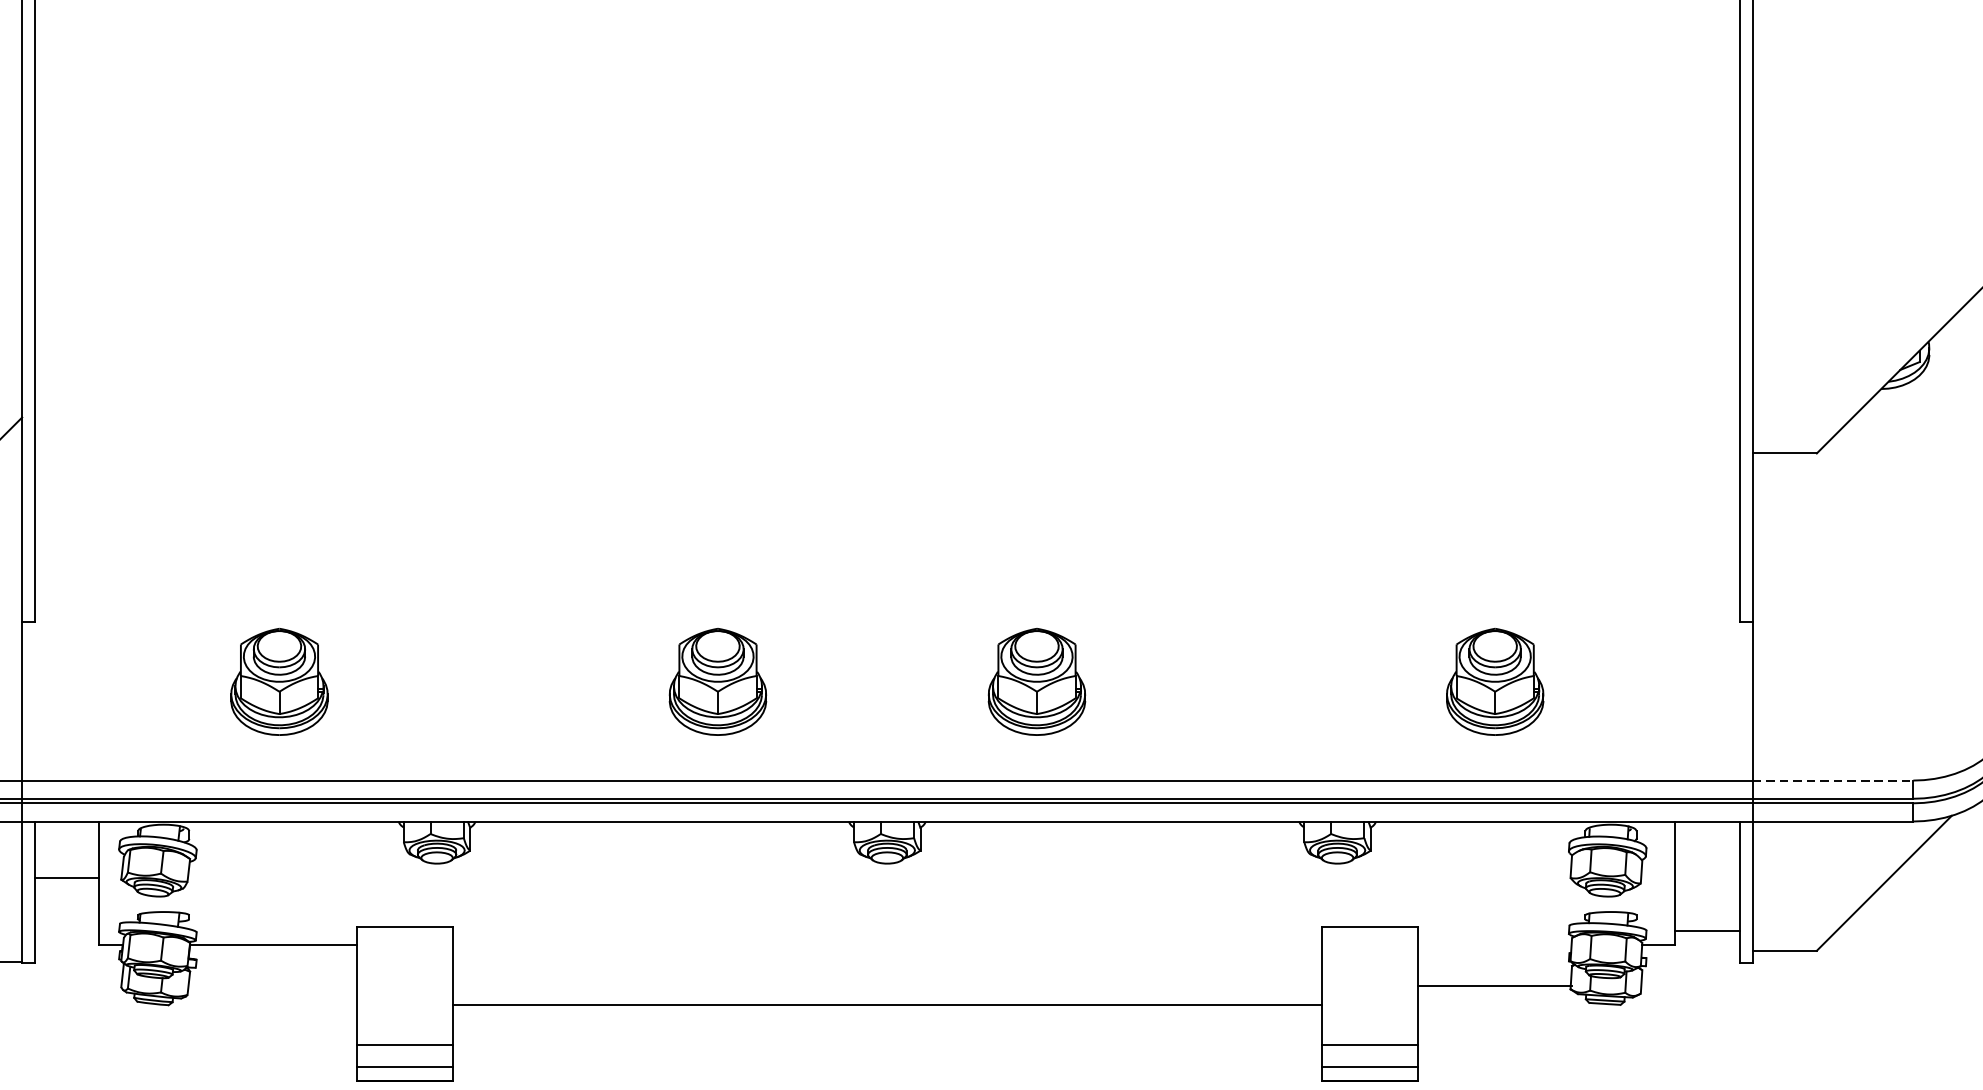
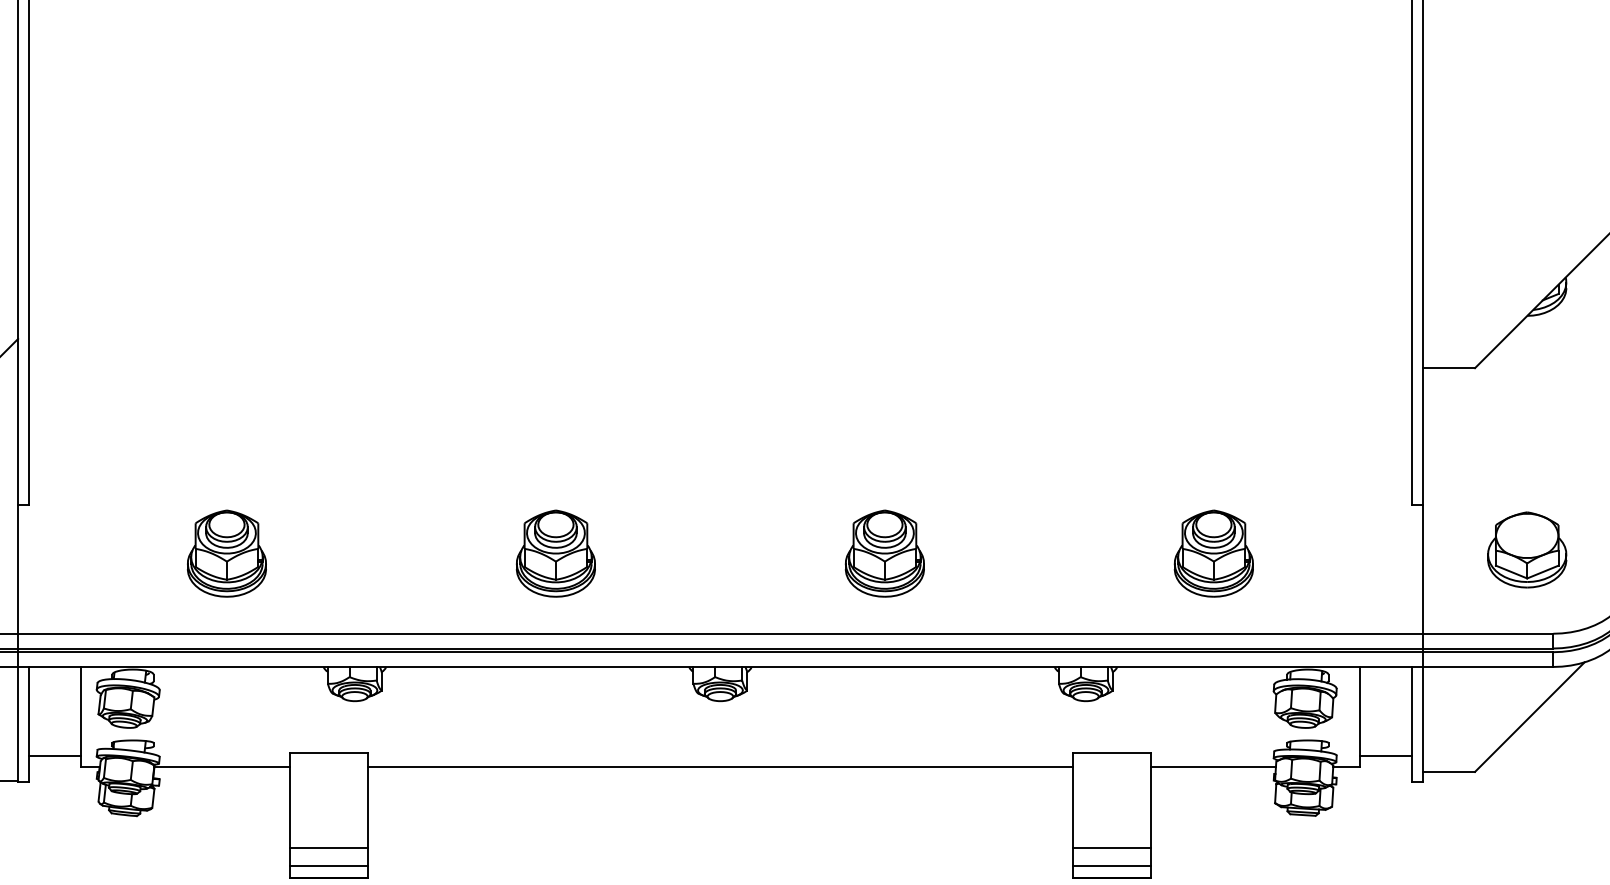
part: (1881, 676) -> (1527, 549), added
part: (717, 681) -> (555, 553), moved
part: (1036, 681) -> (884, 553), moved
line: (1833, 780) -> (1488, 633), dashed -> solid
line: (67, 877) -> (54, 755), moved
line: (1494, 985) -> (1213, 767), moved
line: (886, 1005) -> (719, 767), moved

